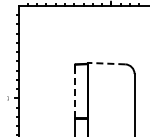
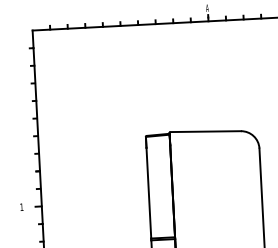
line: (106, 63) -> (205, 131), dashed -> solid
line: (75, 94) -> (149, 193), dashed -> solid

